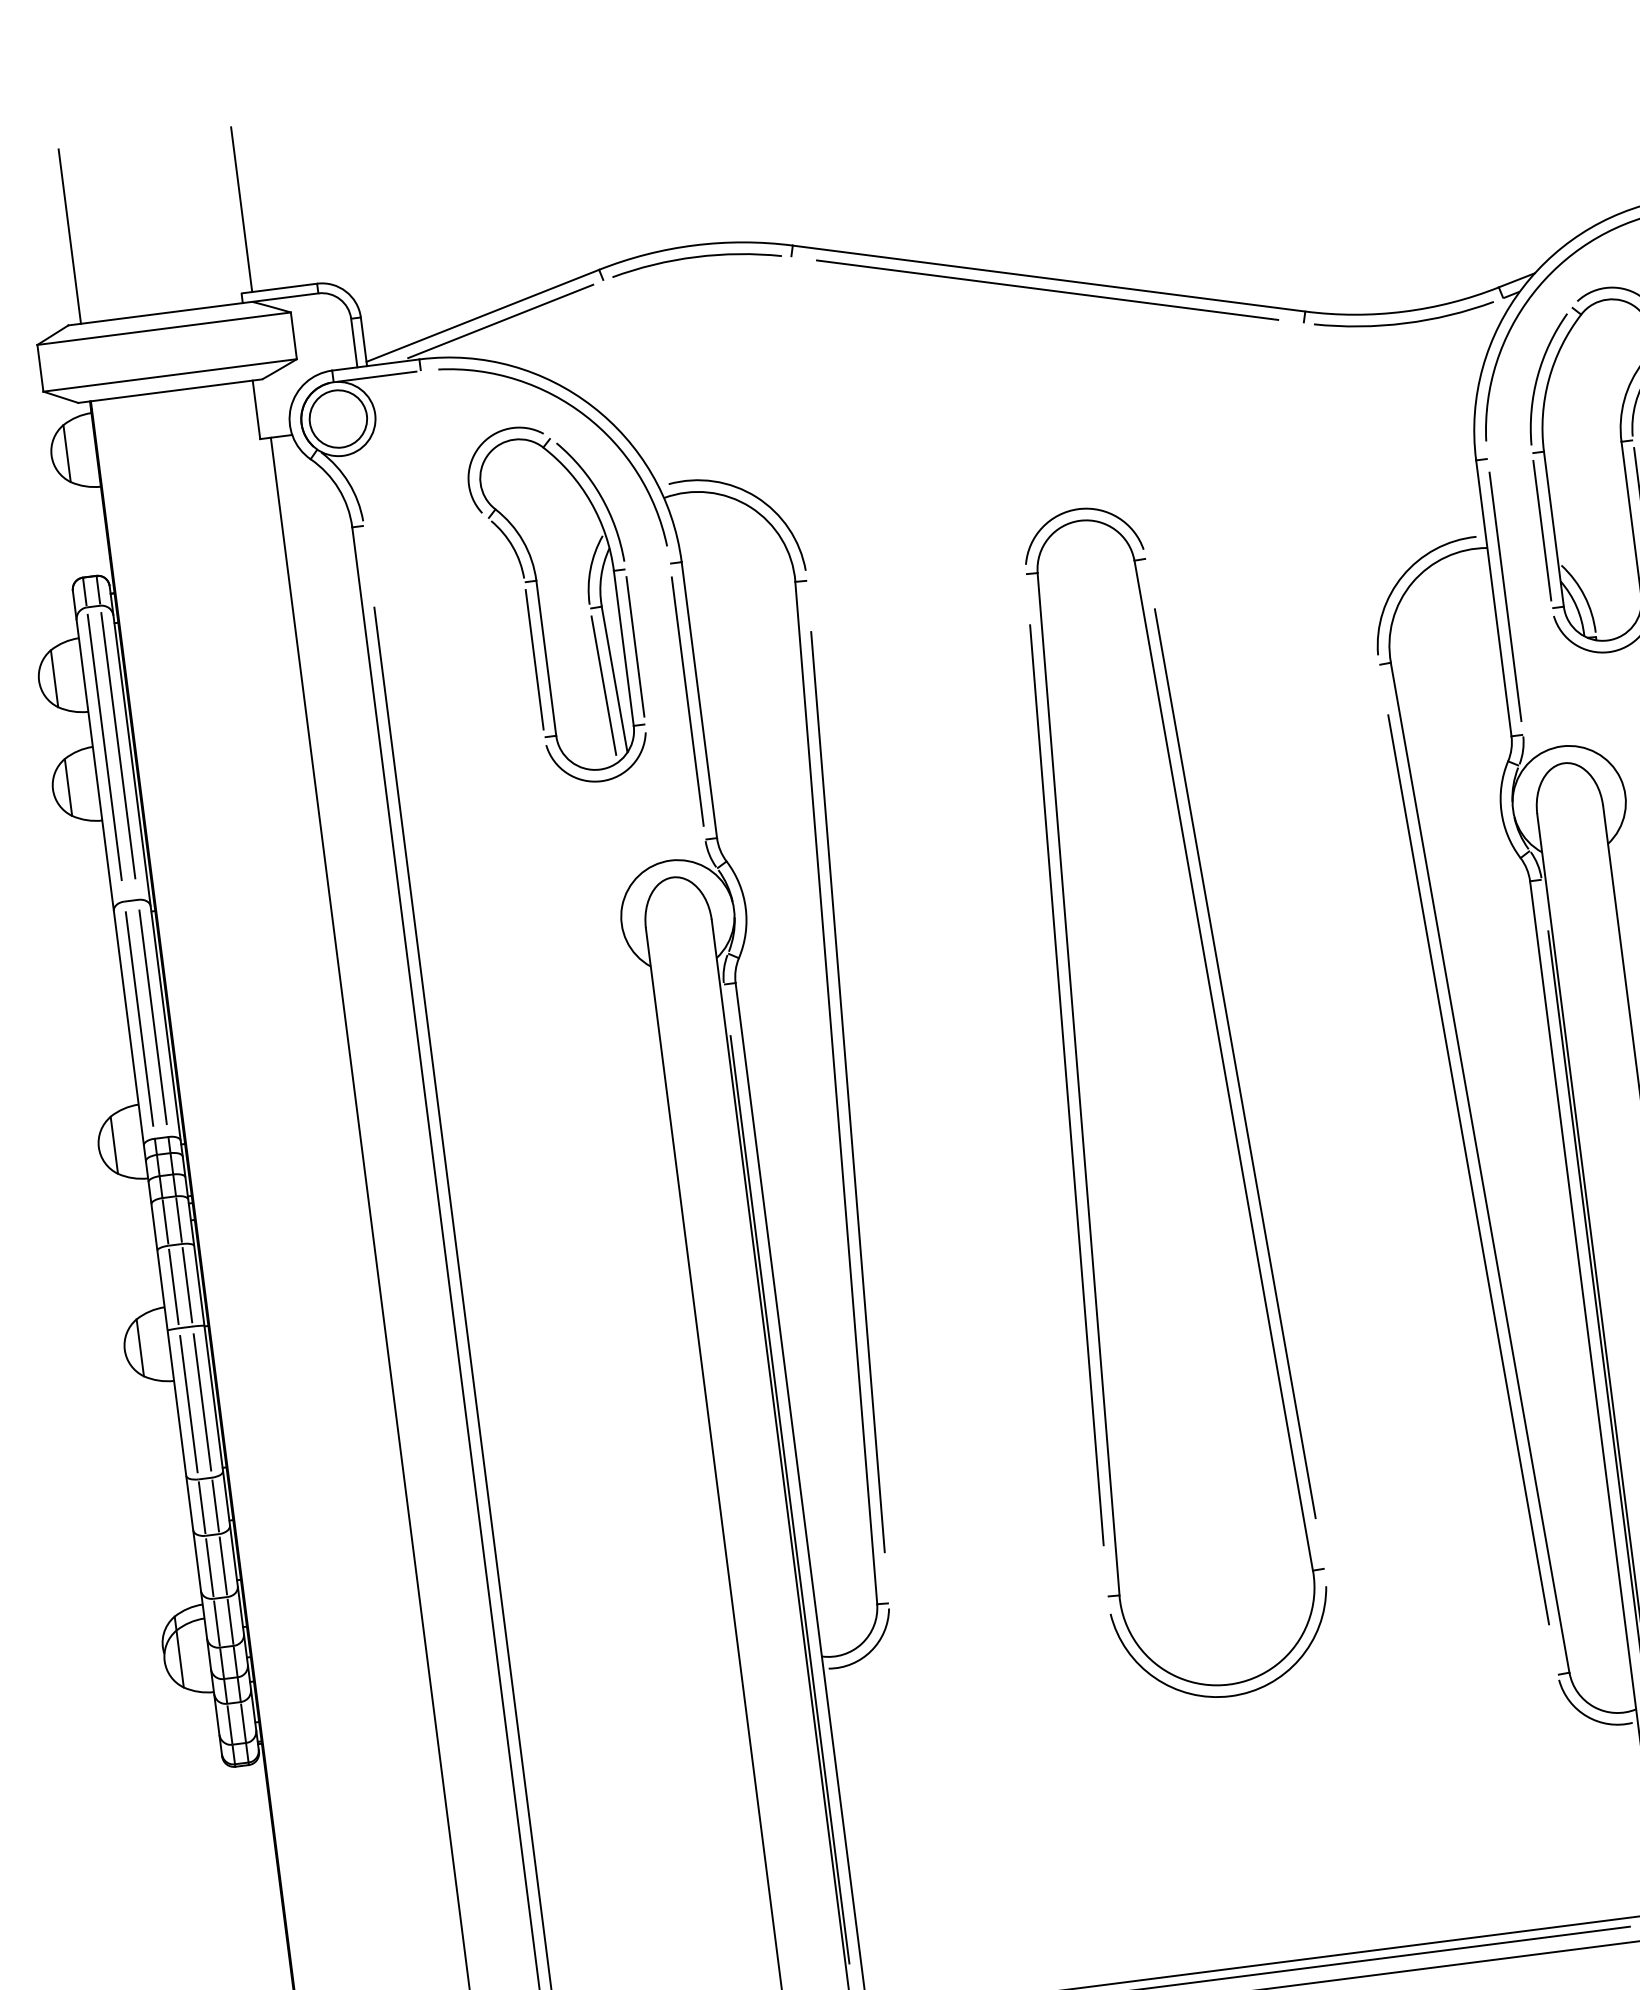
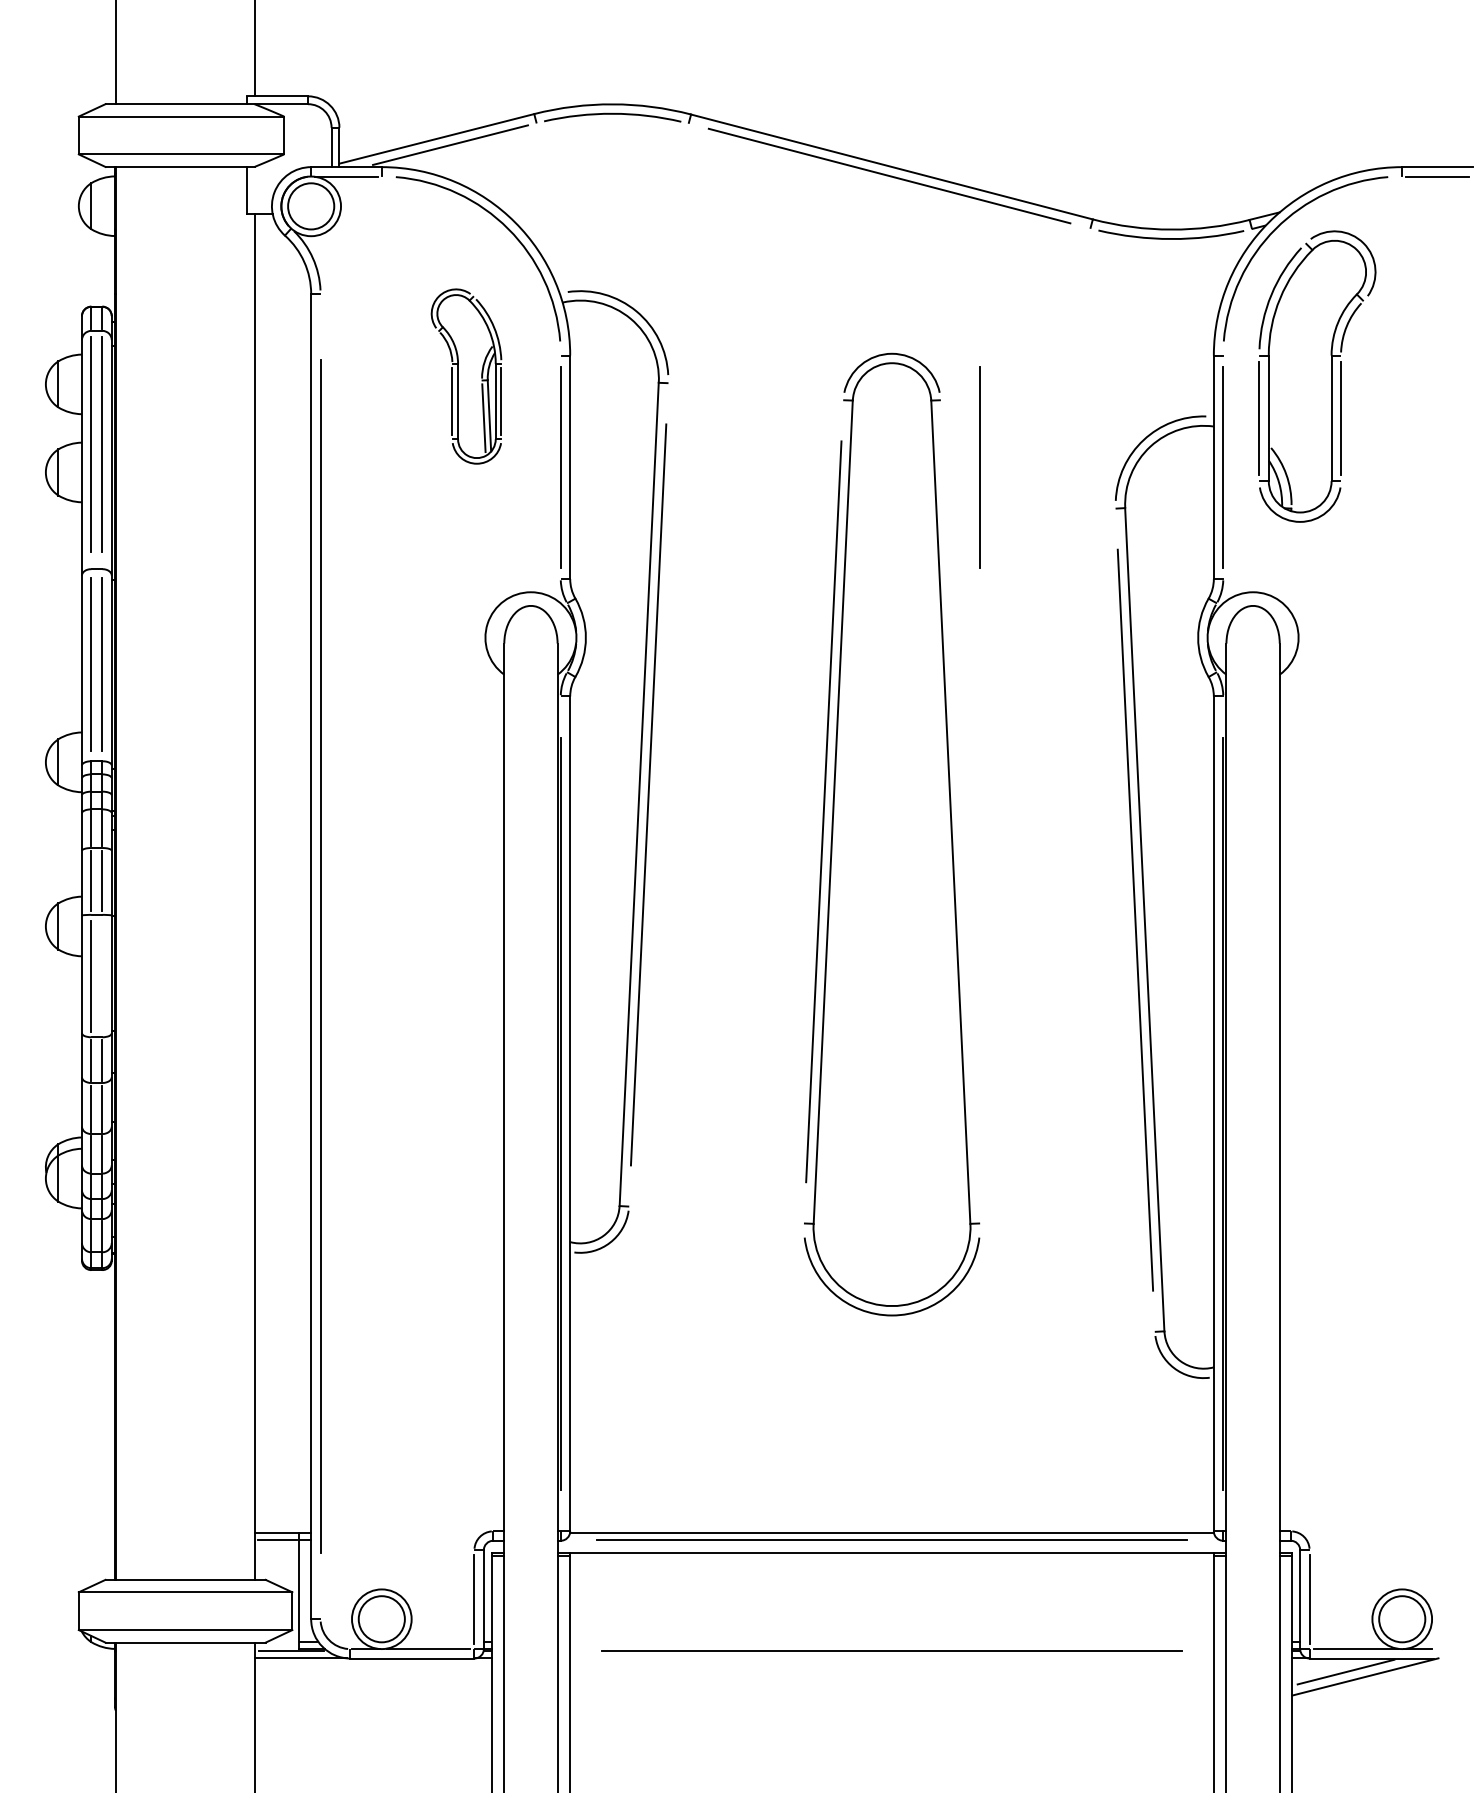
part: (557, 604) -> (466, 376), size x0.6
line: (1204, 635) -> (979, 467), added
line: (1234, 1063) -> (959, 811), removed
line: (202, 1402) -> (102, 976), removed

